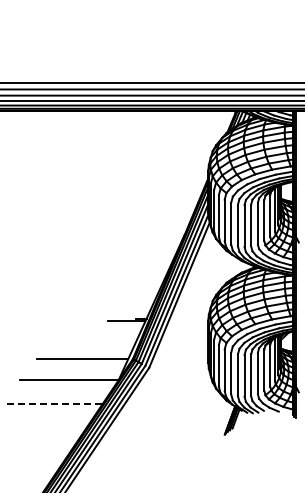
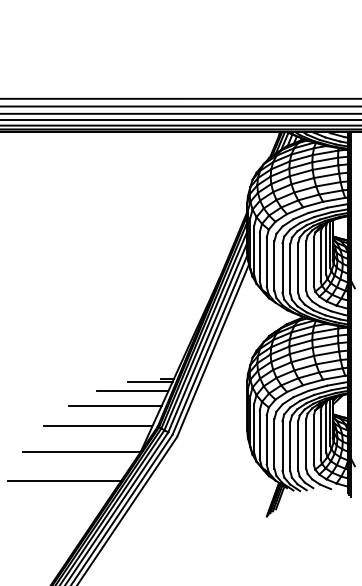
line: (111, 329) -> (132, 391), added
line: (97, 341) -> (115, 405), added
line: (54, 404) -> (64, 480), dashed -> solid

